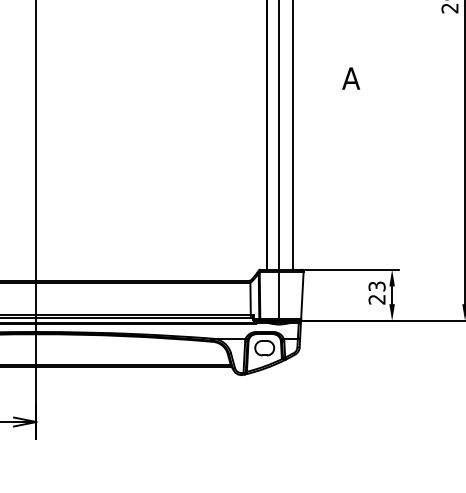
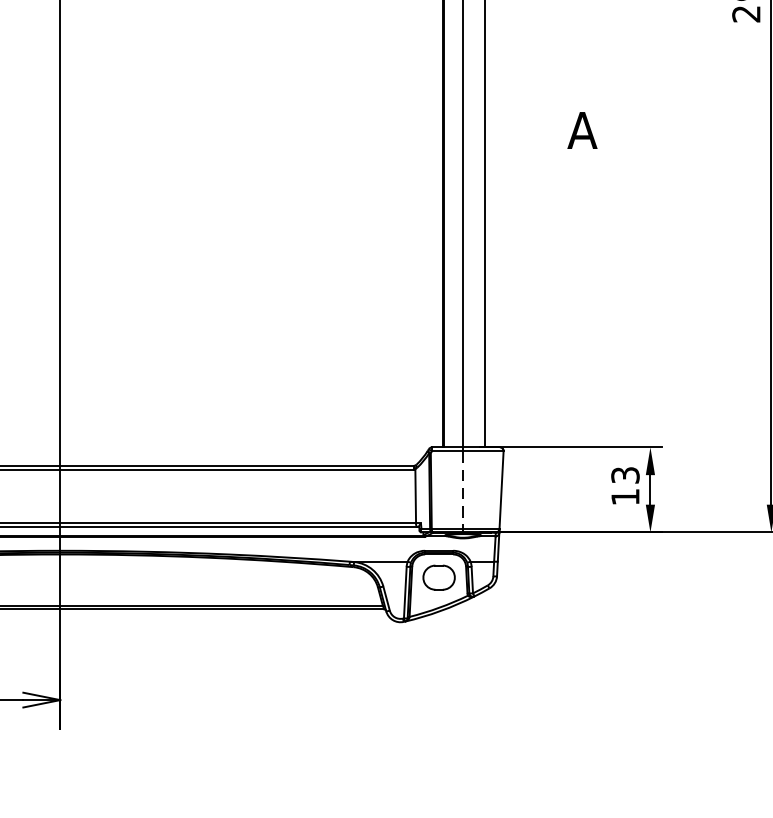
line: (279, 295) -> (463, 490), solid -> dashed
text: (376, 299) -> (624, 496), 23 -> 13

